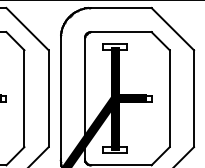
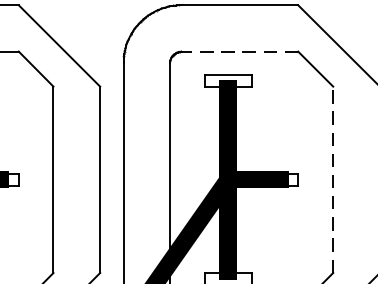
line: (120, 32) -> (238, 52), solid -> dashed
line: (169, 98) -> (332, 179), solid -> dashed

